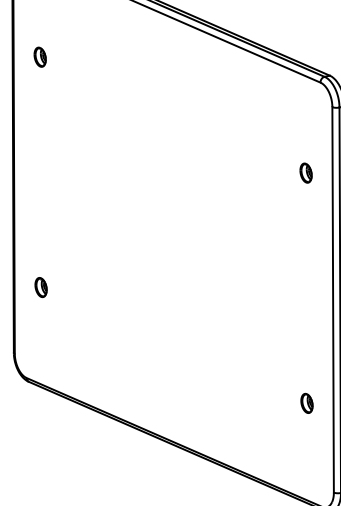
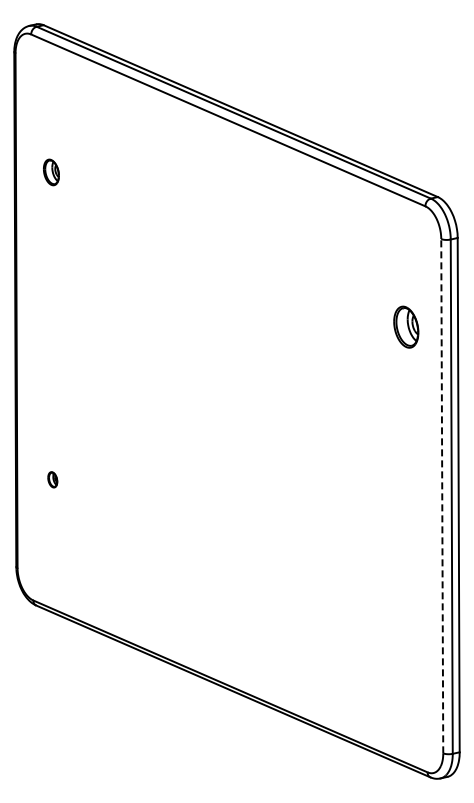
part: (305, 172) -> (405, 326), size x1.6
part: (41, 287) -> (52, 479), size x0.6
line: (333, 299) -> (442, 495), solid -> dashed
part: (306, 403) -> (406, 634), removed

